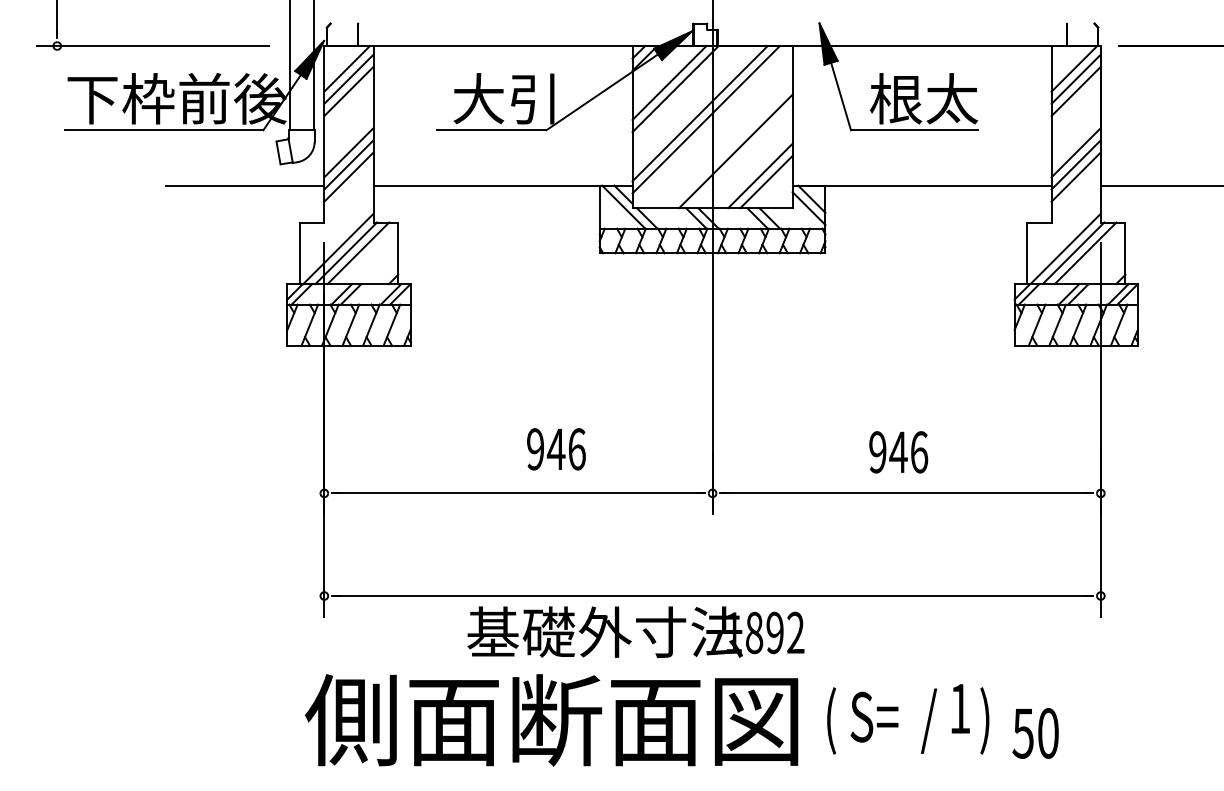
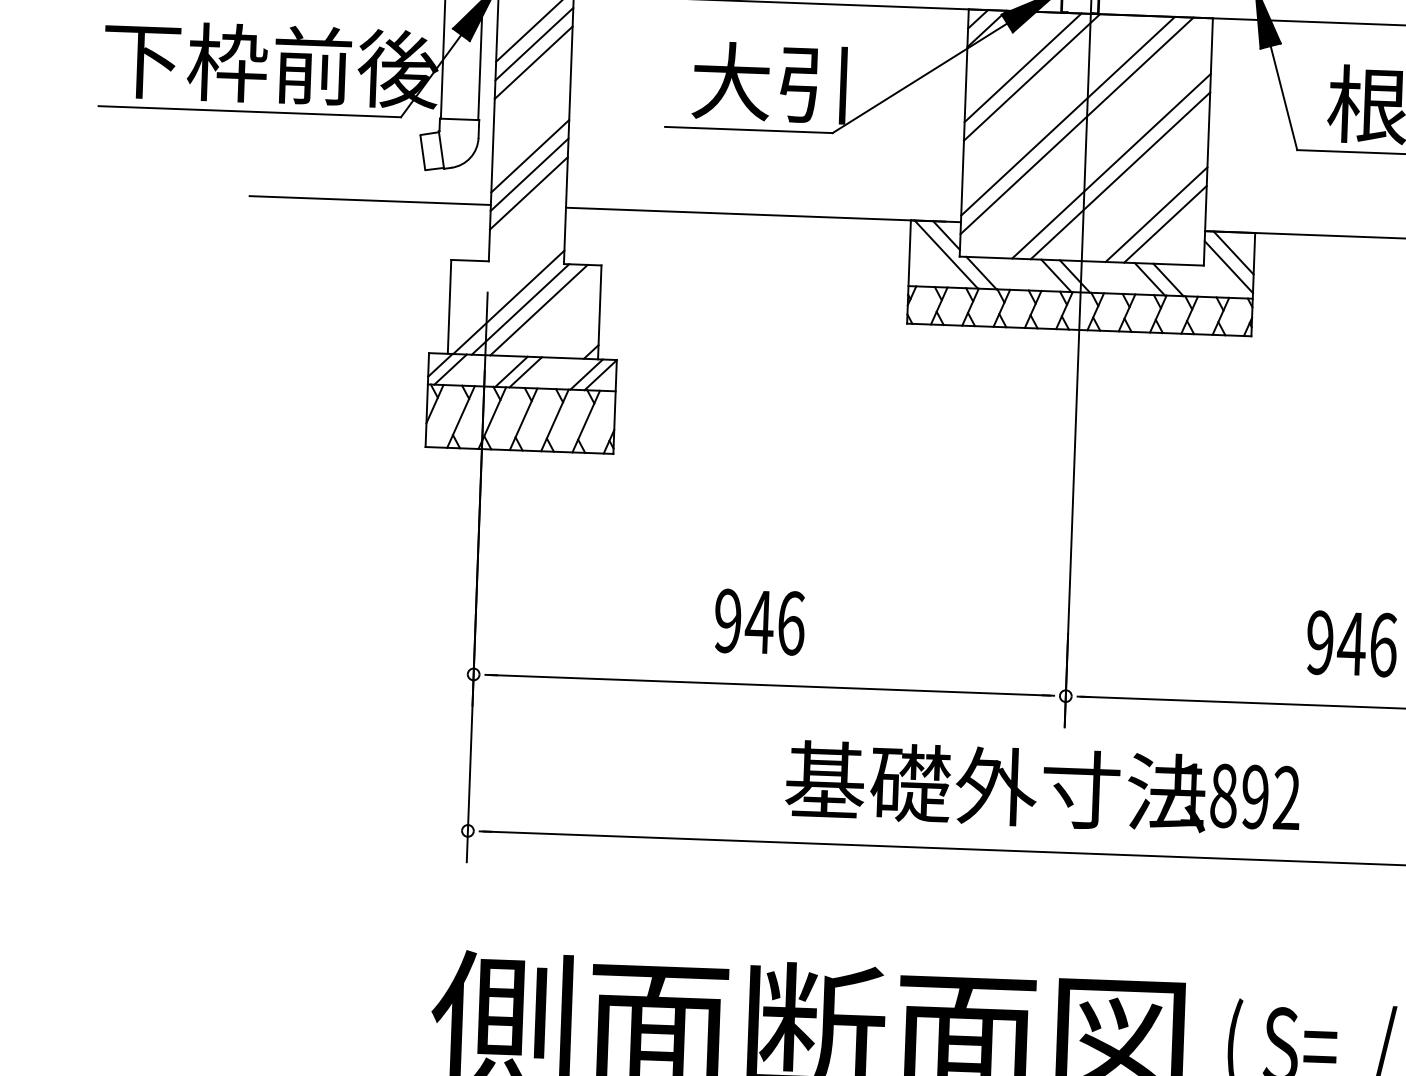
line: (729, 145) -> (1111, 166), added
text: (556, 449) -> (759, 622), moved
text: (635, 631) -> (1042, 787), moved

